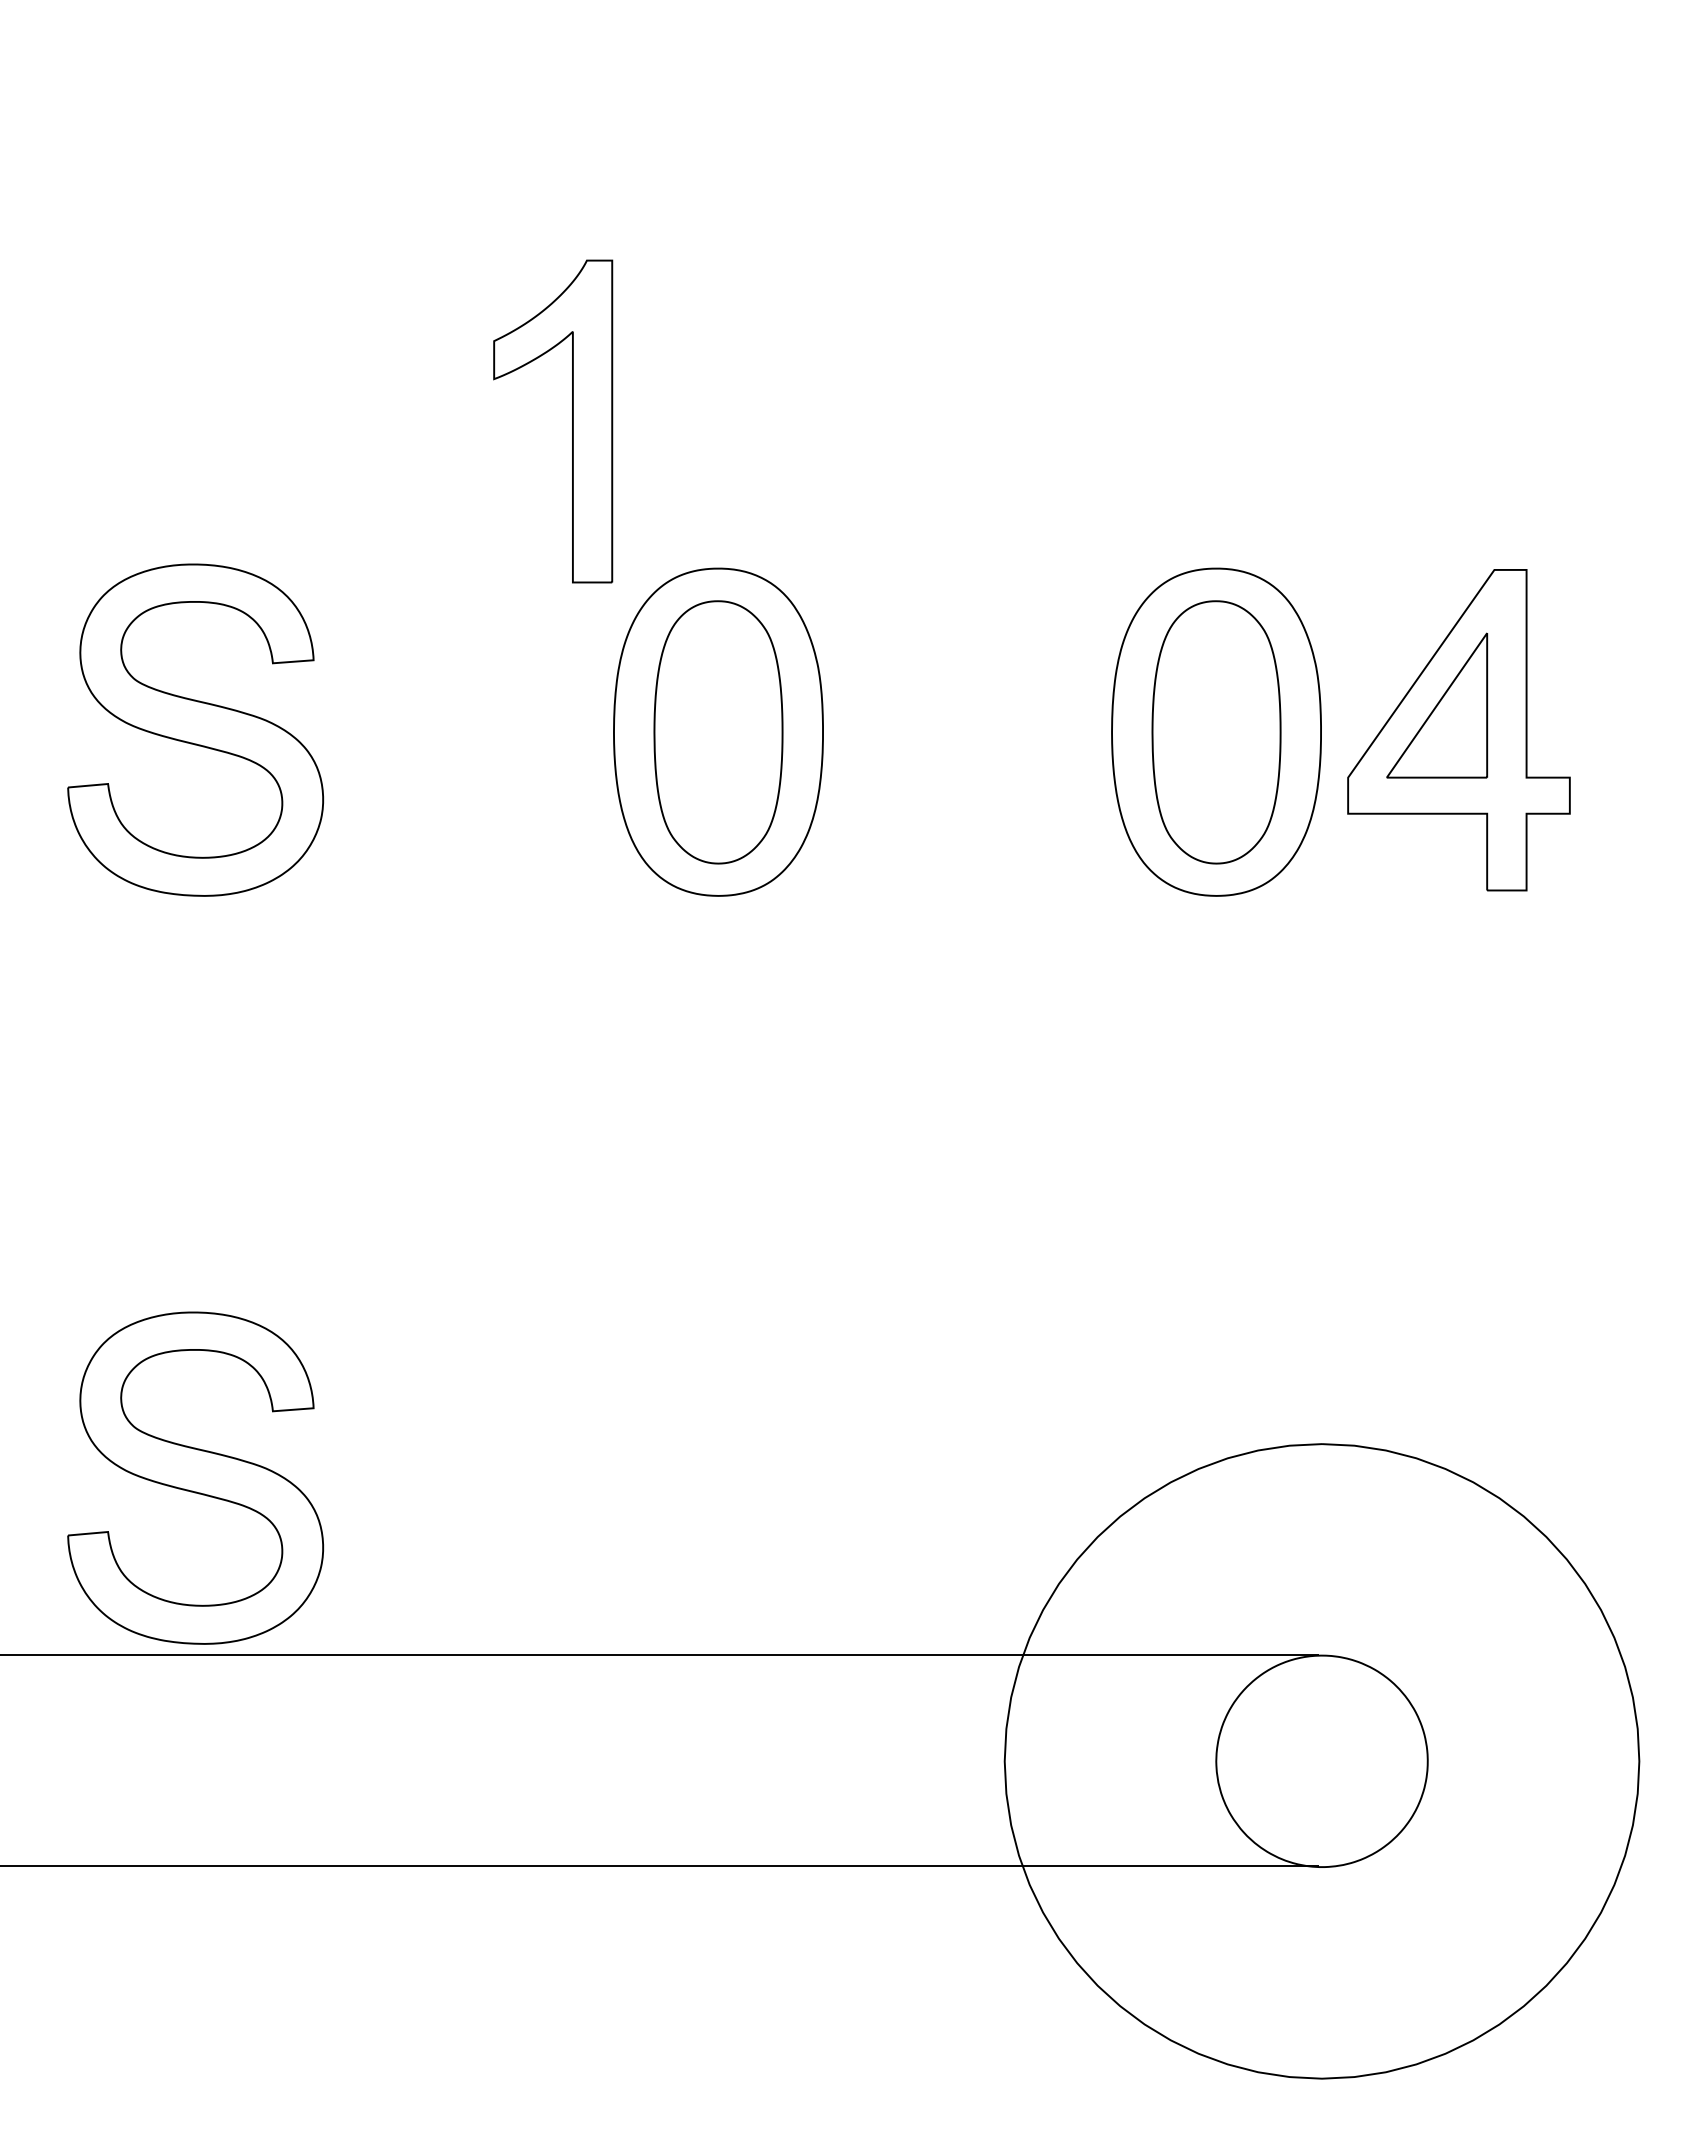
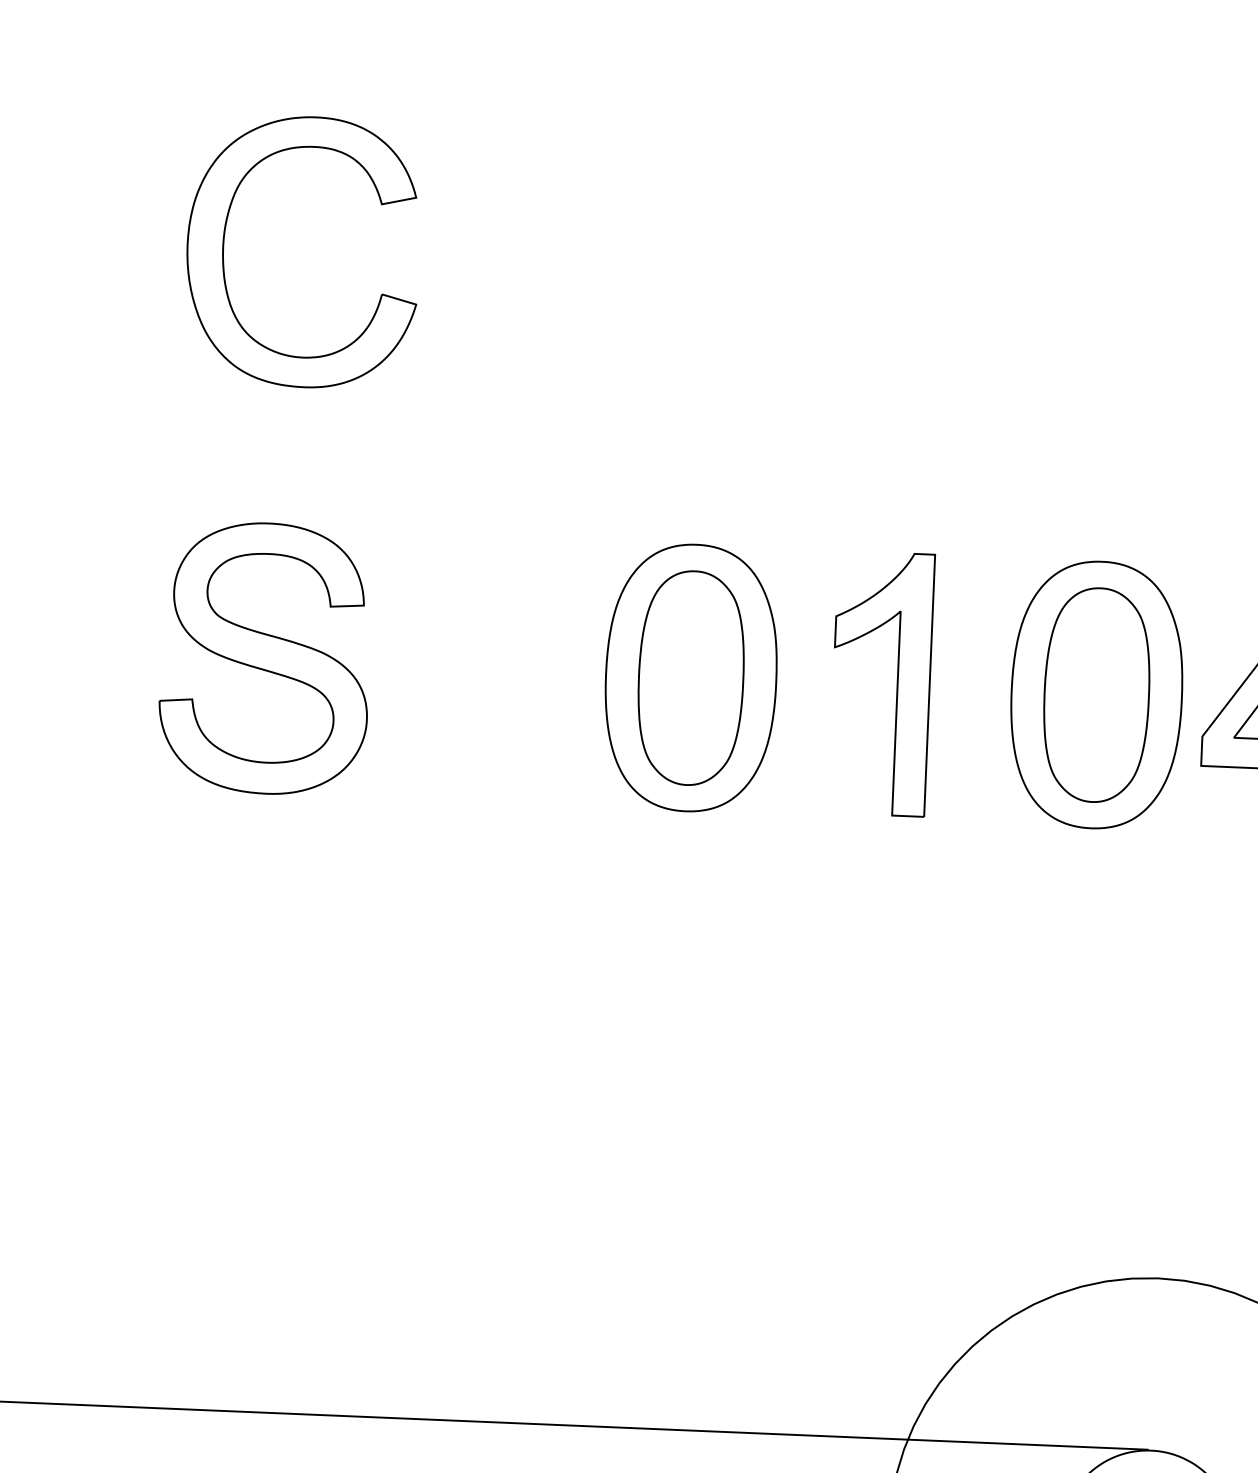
part: (124, 242) -> (224, 258), added
part: (572, 421) -> (897, 684), moved
part: (195, 1477) -> (239, 1267), removed

